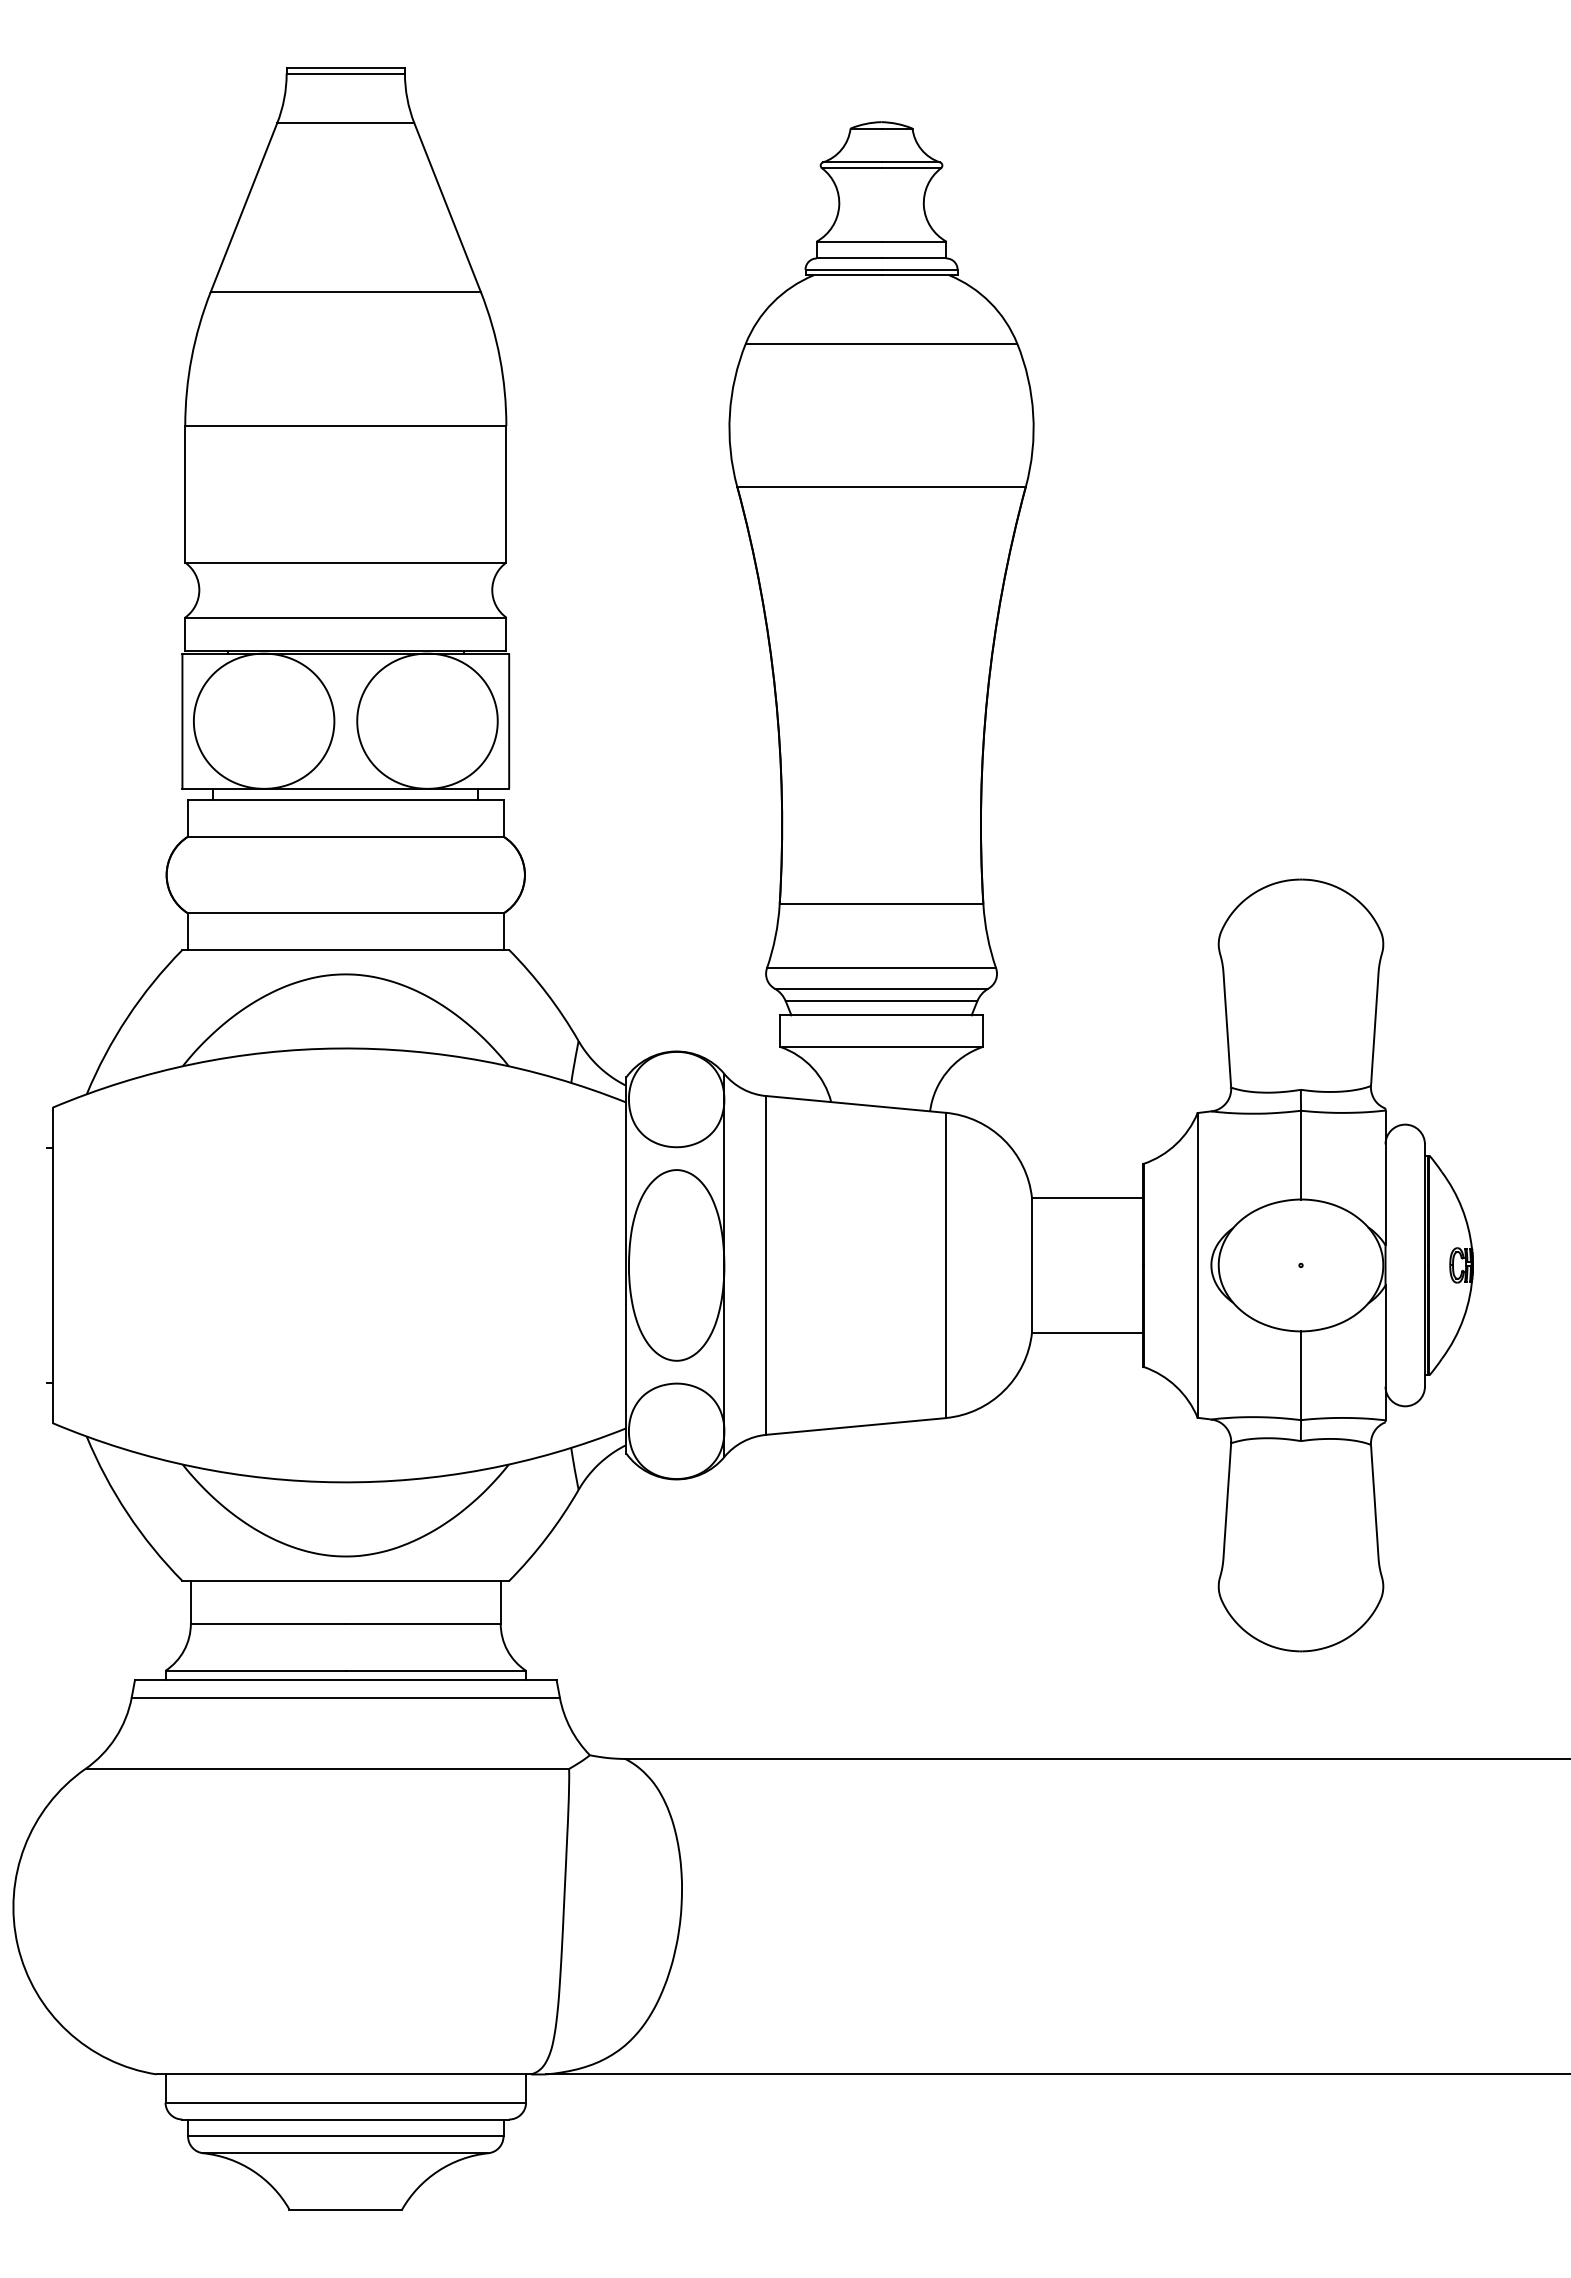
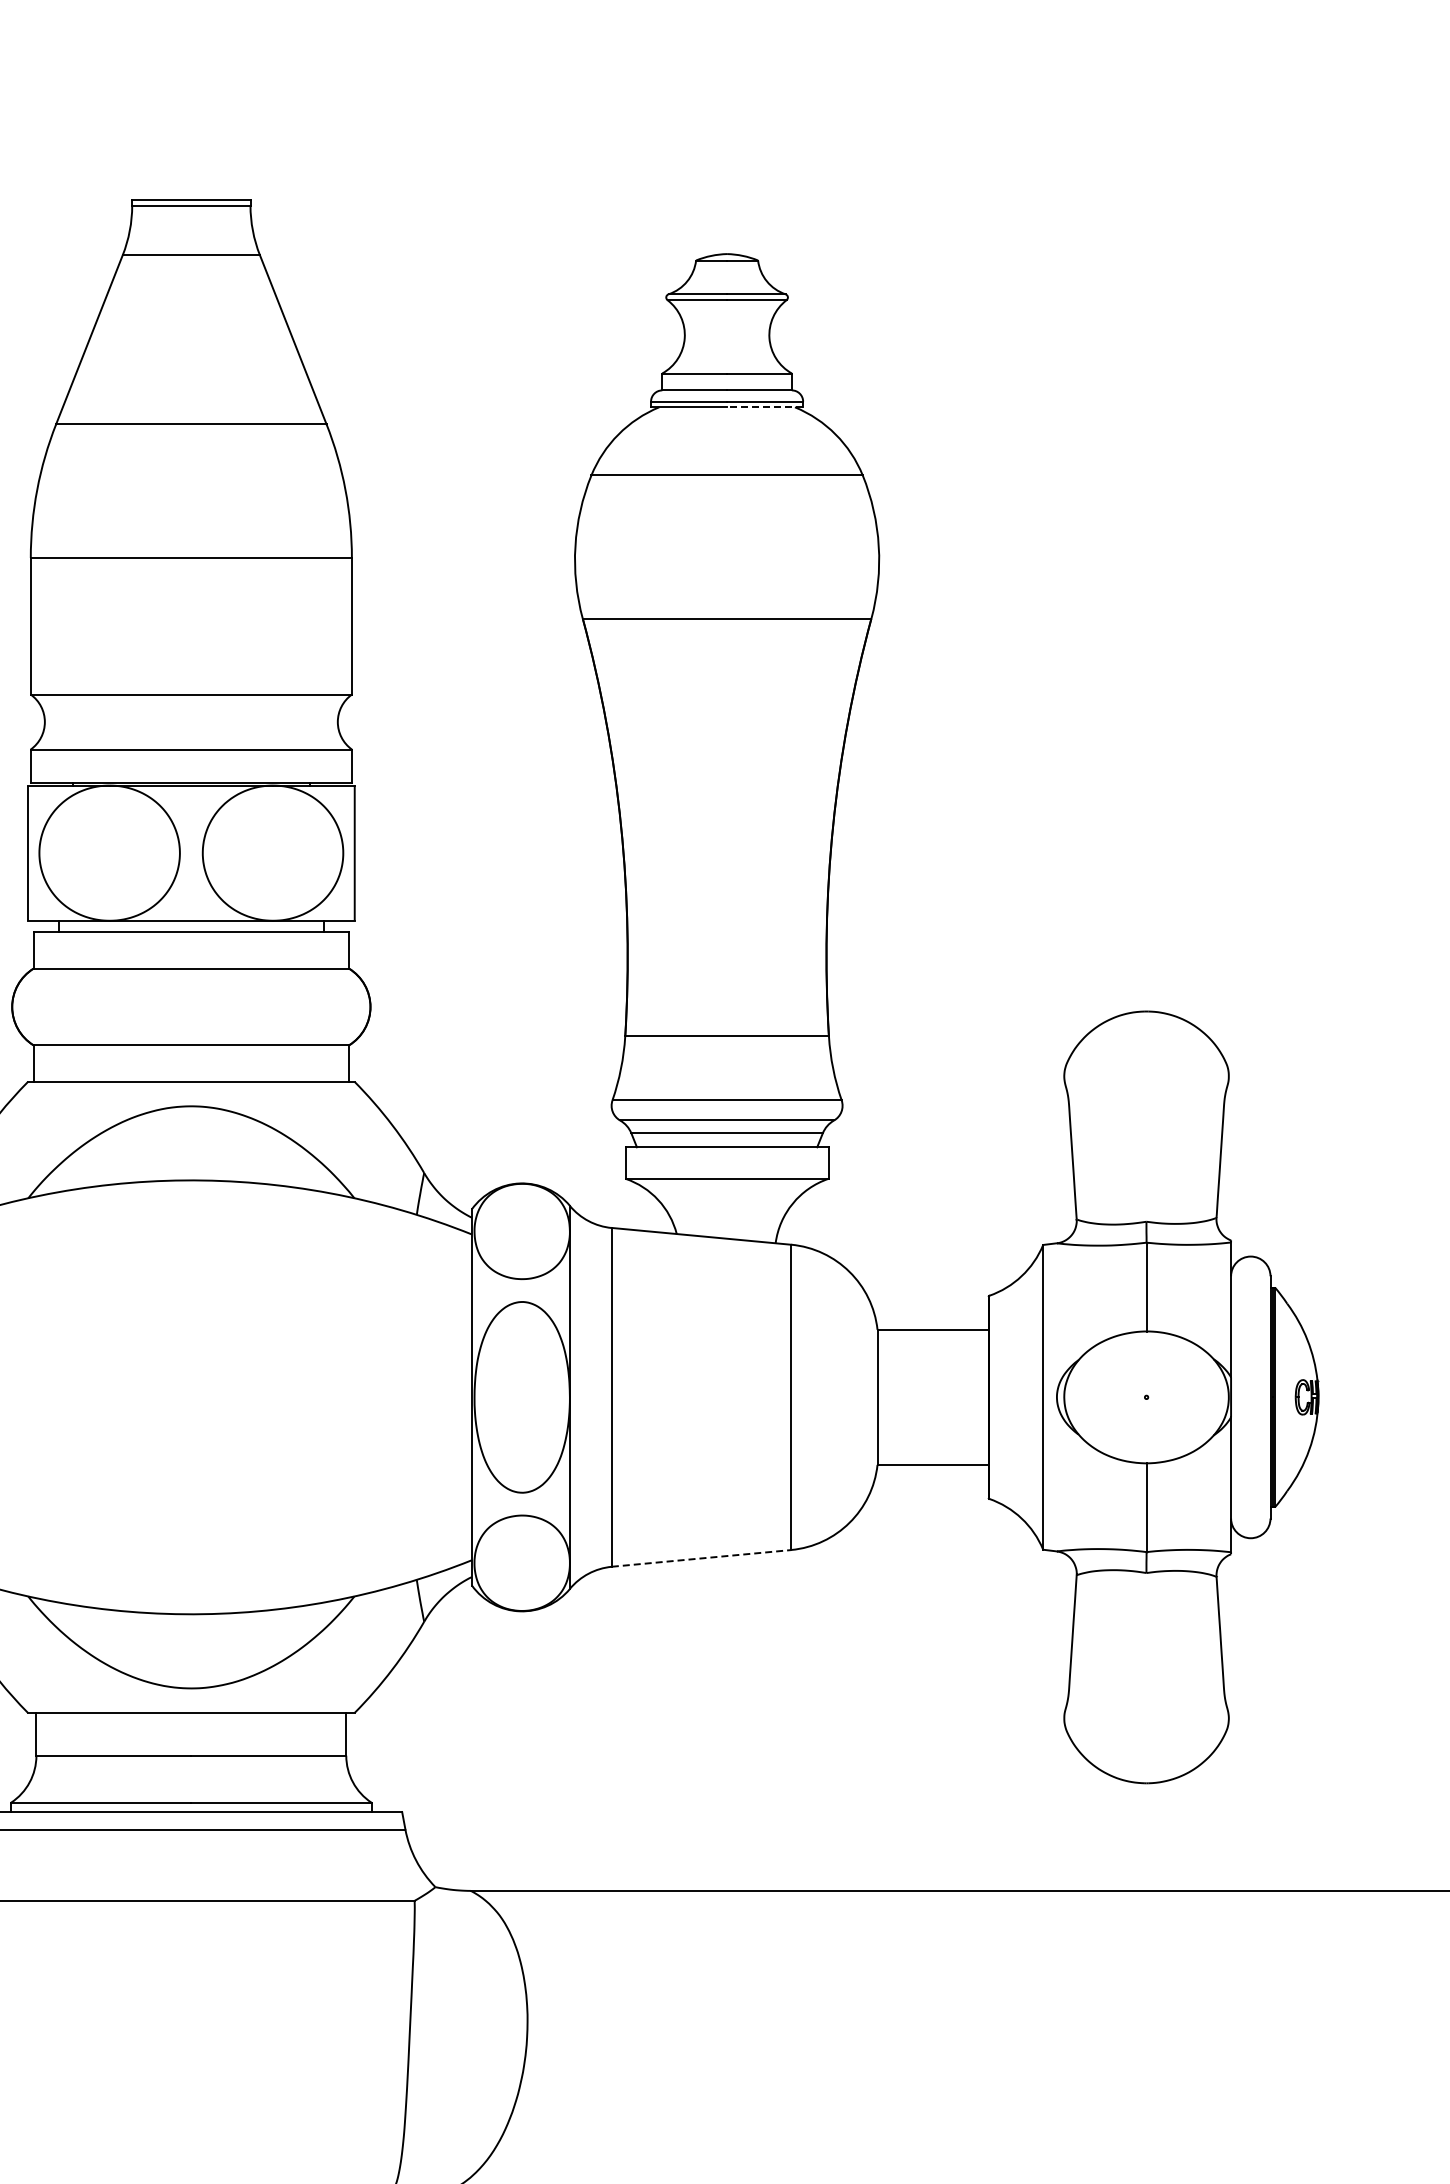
line: (919, 275) -> (765, 407), solid -> dashed
line: (856, 1426) -> (702, 1558), solid -> dashed

